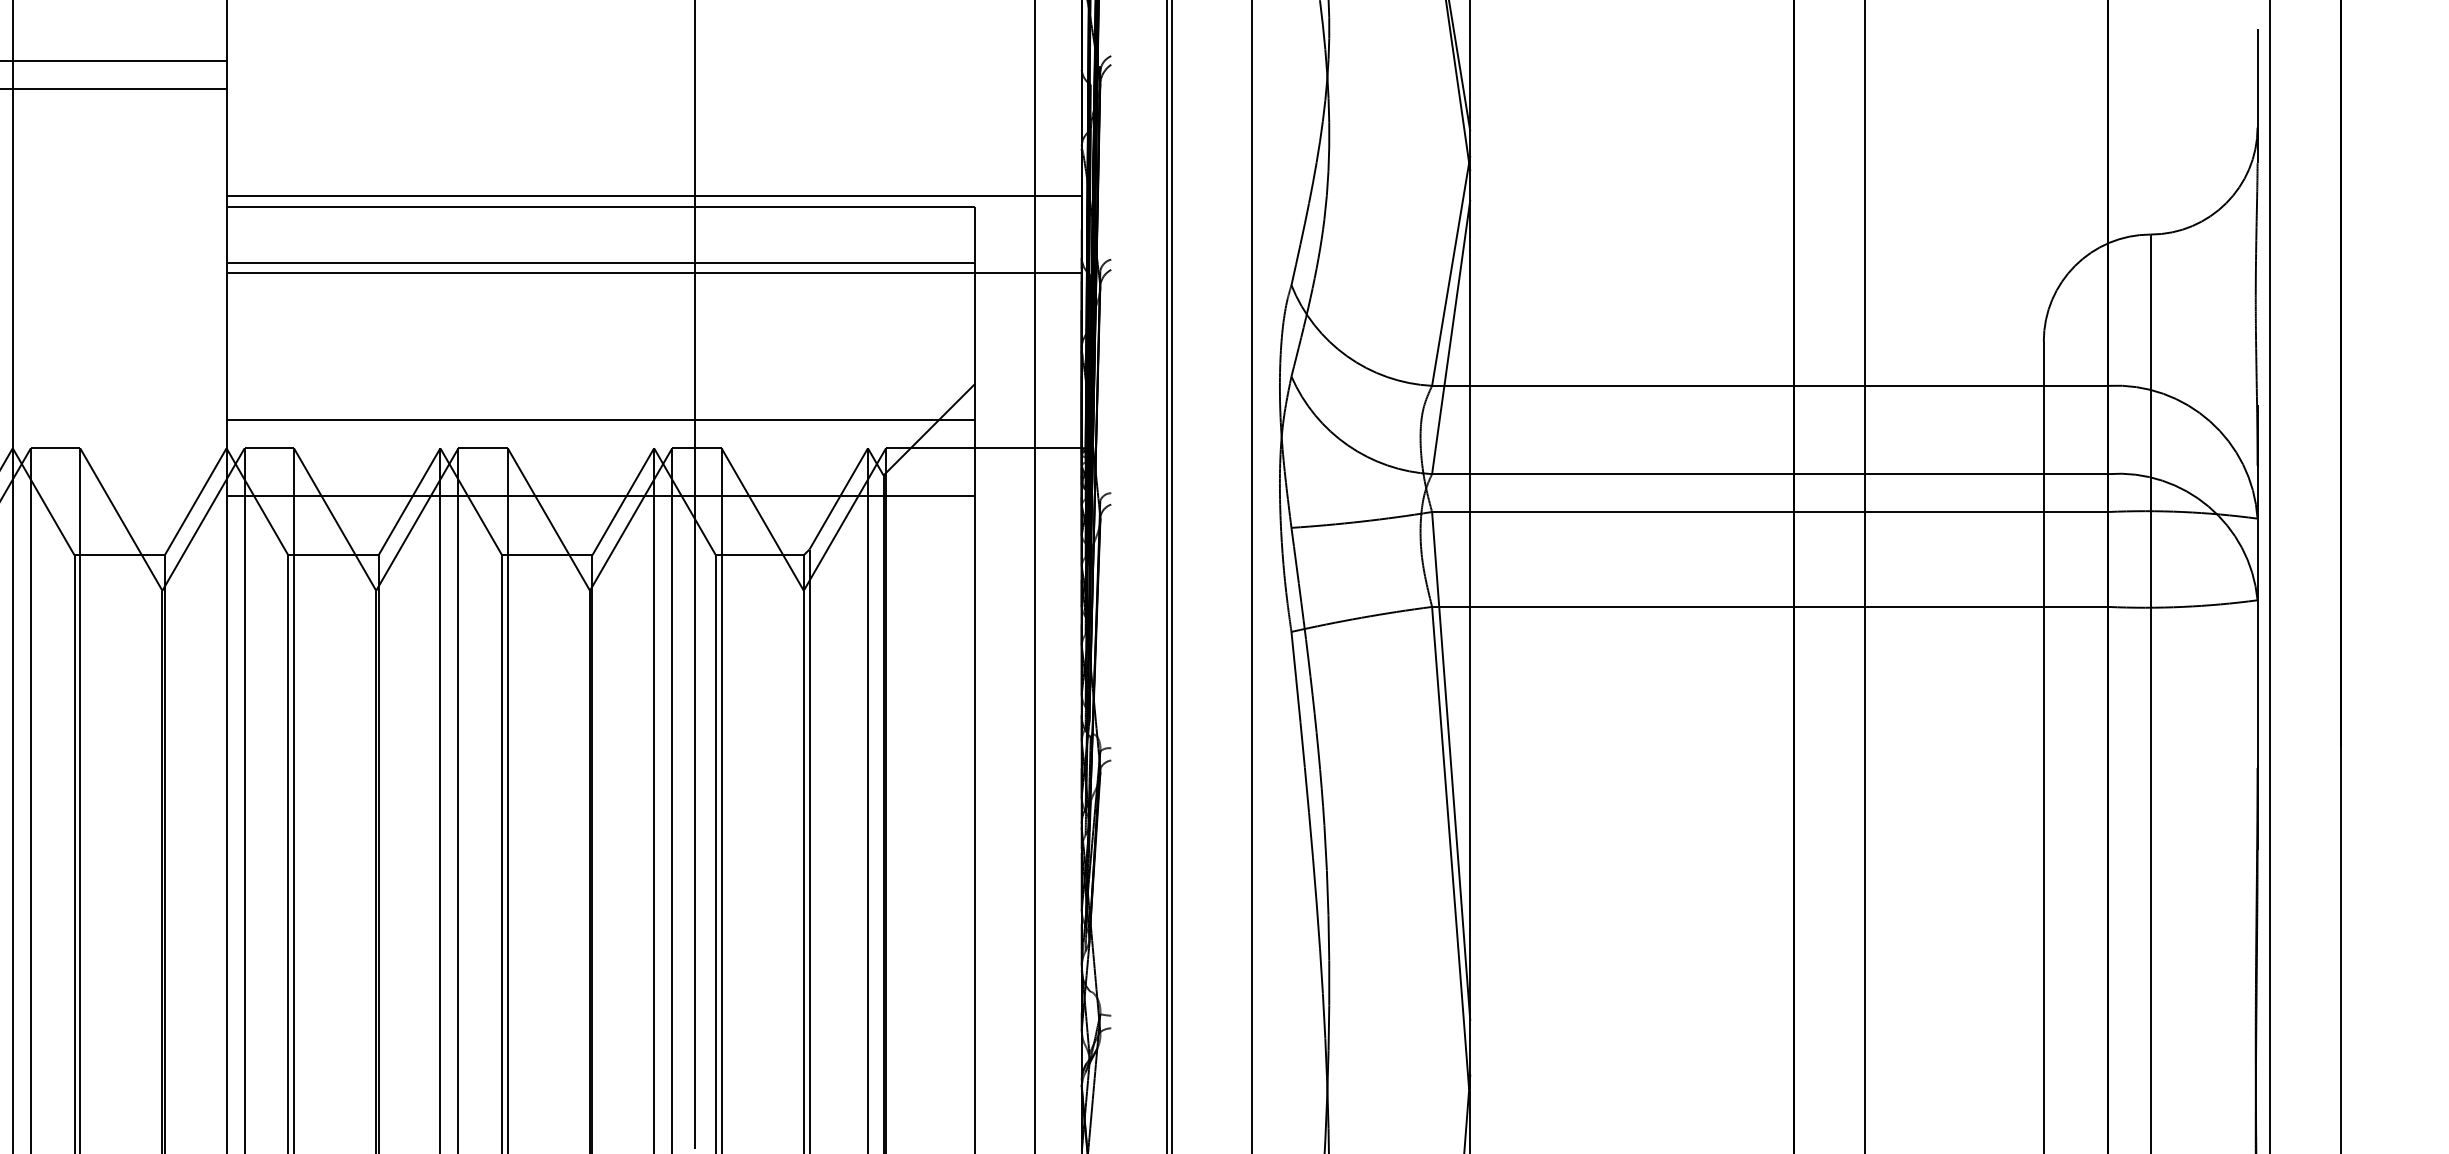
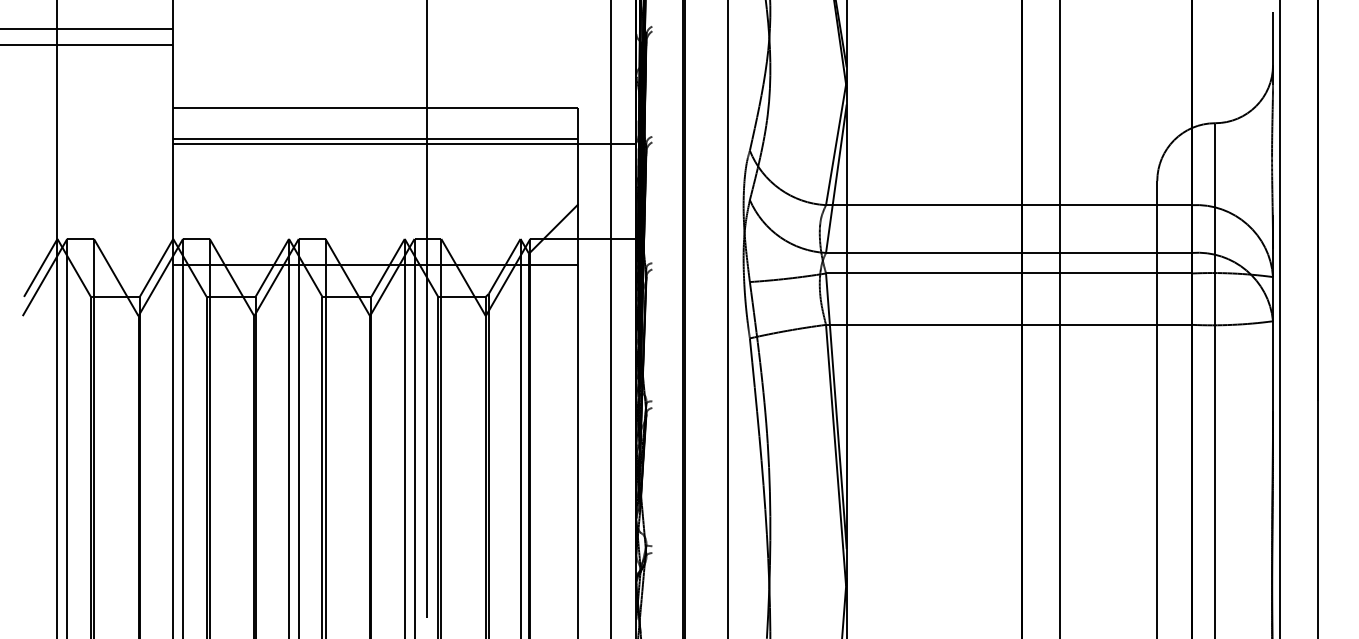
line: (653, 196) -> (404, 102), removed
line: (600, 419) -> (375, 223), removed

